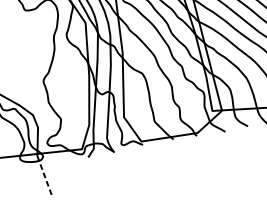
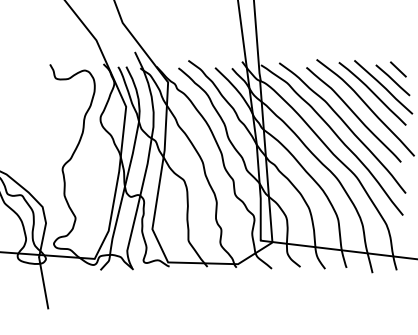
line: (44, 175) -> (43, 282), dashed -> solid

